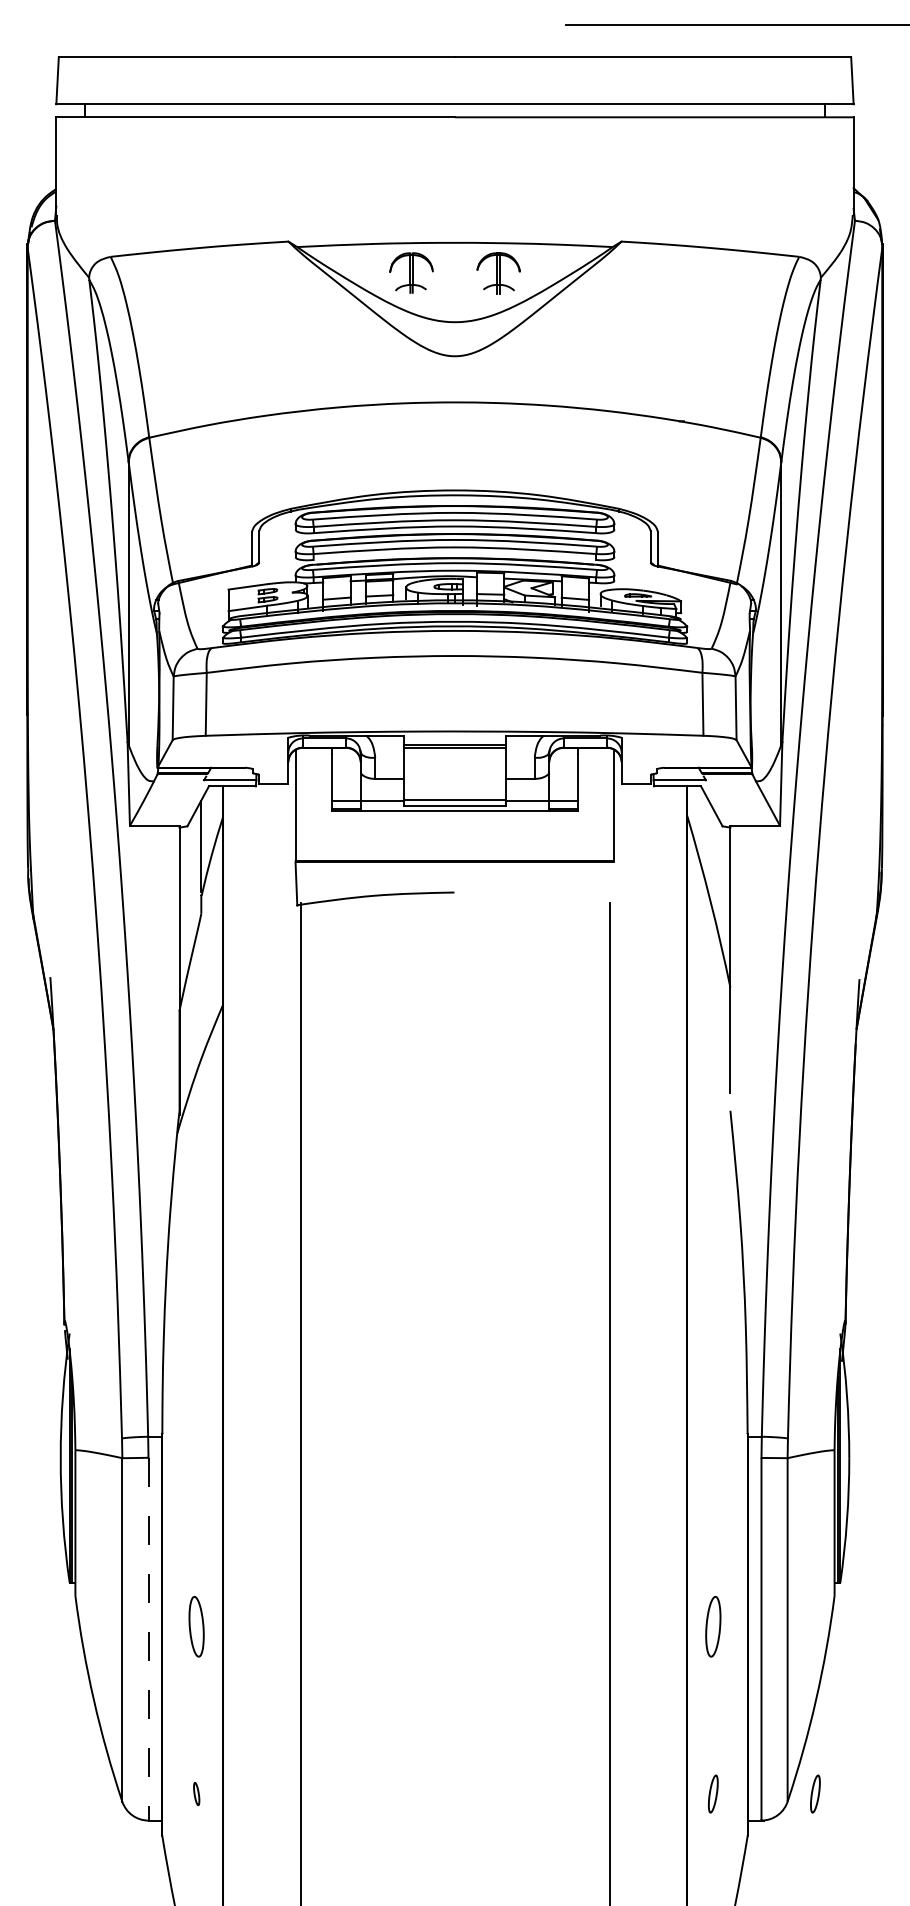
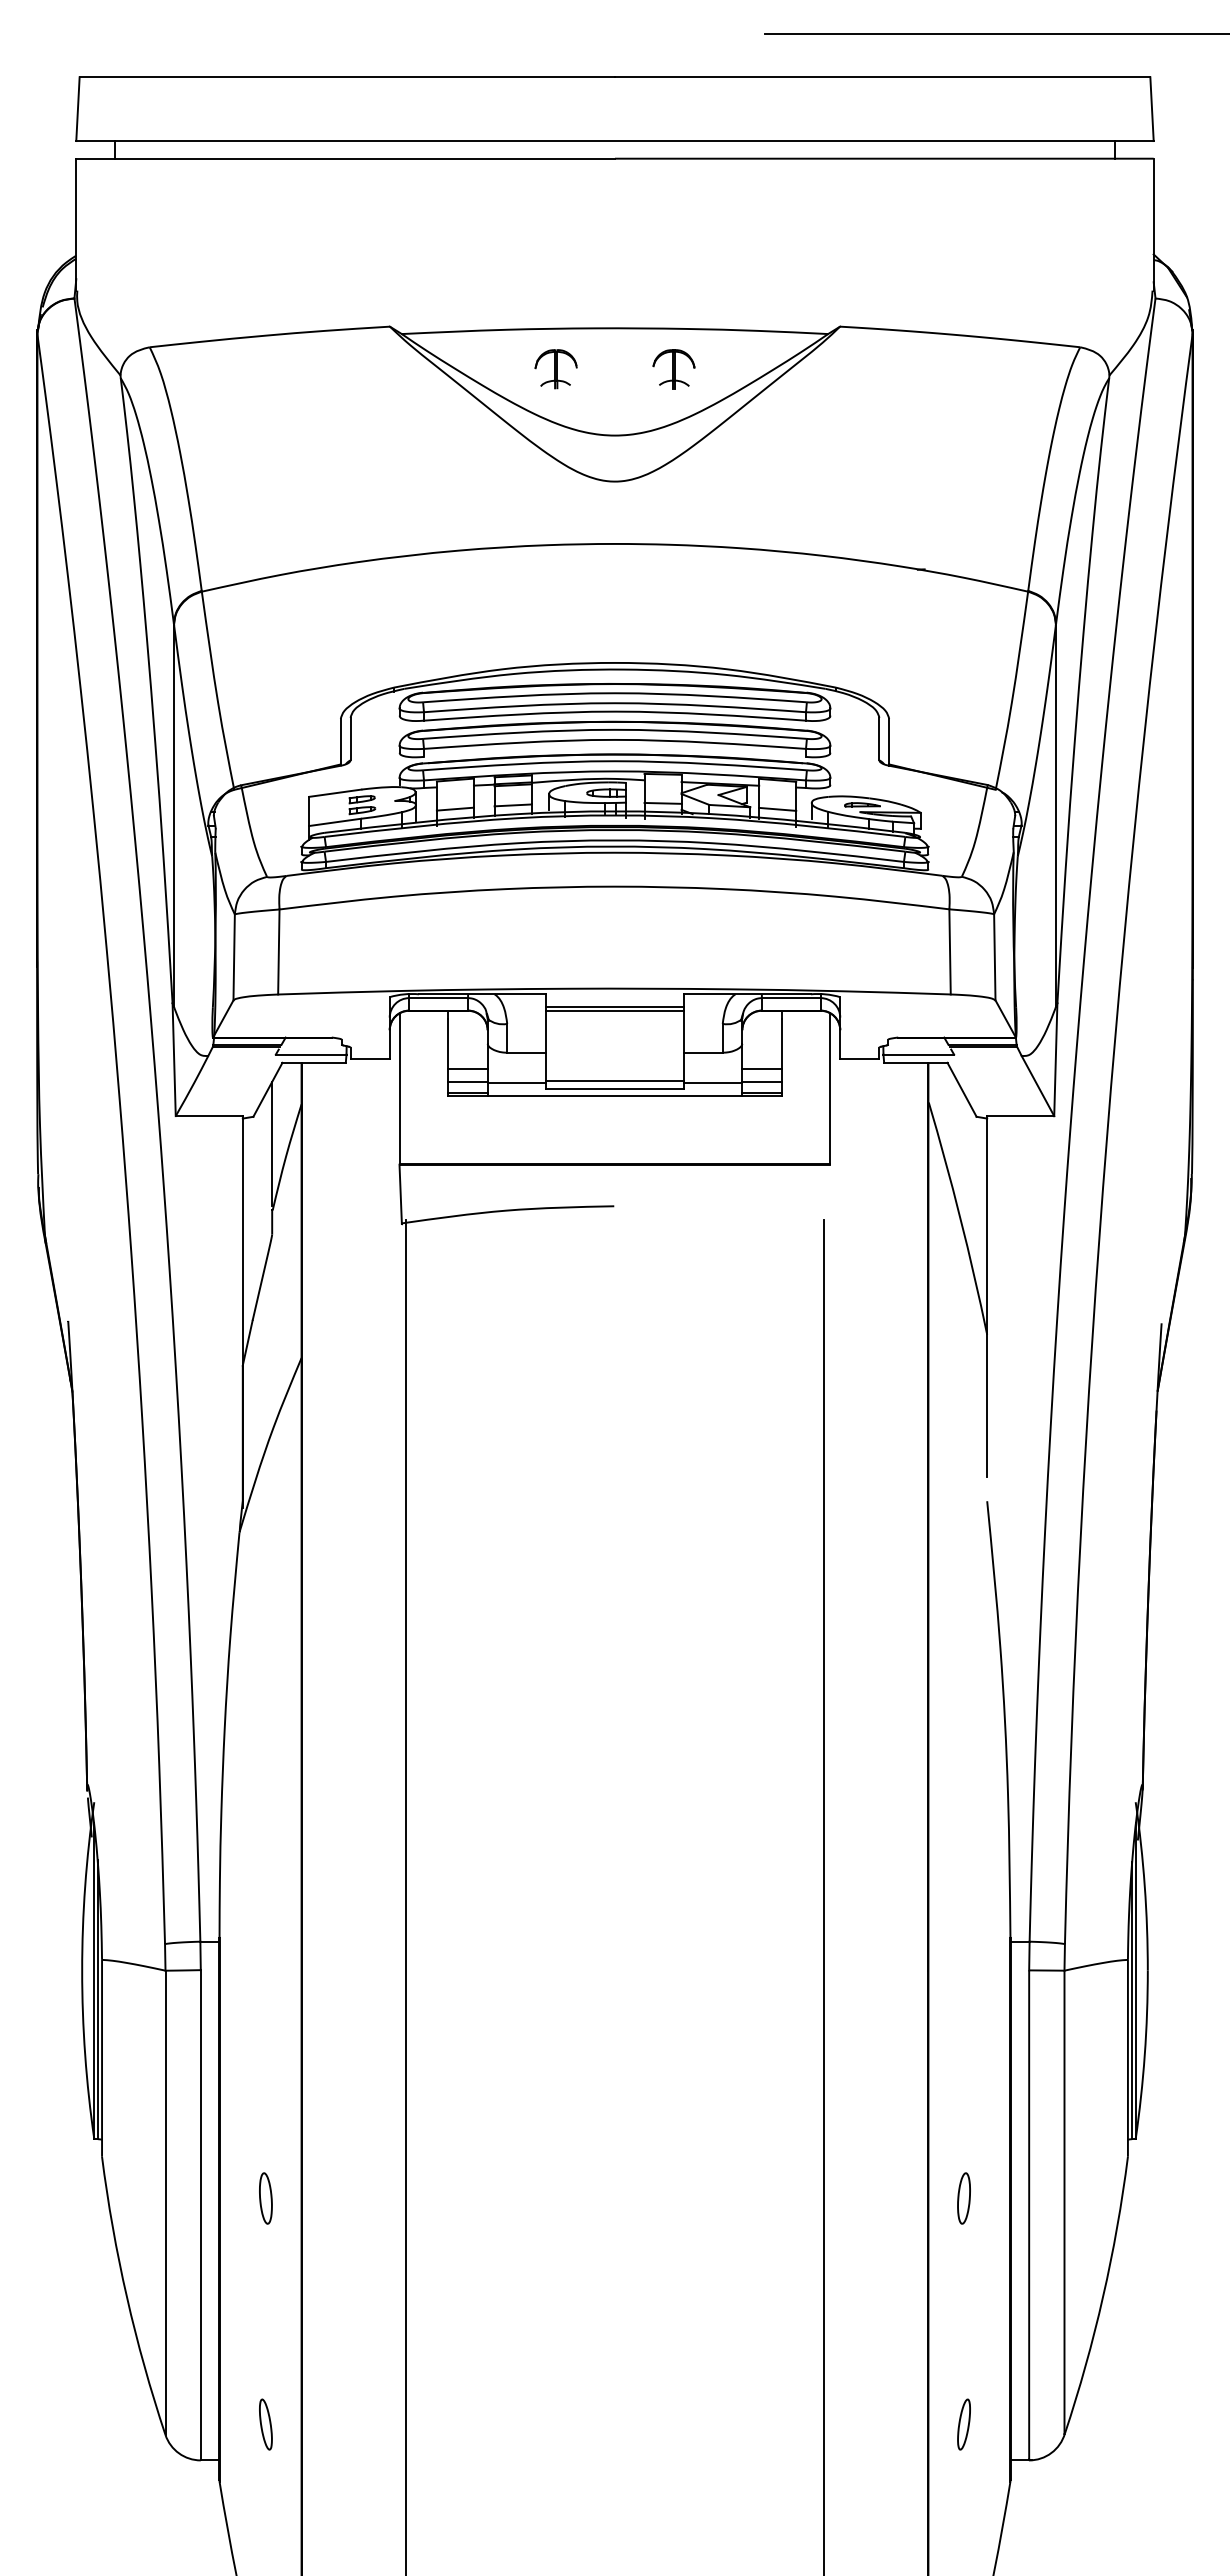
part: (410, 273) -> (555, 369), size x0.71
part: (498, 273) -> (673, 369), size x0.71
line: (345, 790) -> (467, 1068), added
line: (563, 790) -> (761, 1068), added
part: (196, 1626) -> (265, 2198), size x0.62
part: (712, 1626) -> (963, 2198), size x0.62
line: (148, 1639) -> (200, 2215), dashed -> solid
part: (196, 1794) -> (265, 2424), size x1.67
part: (815, 1794) -> (1101, 2424), removed

